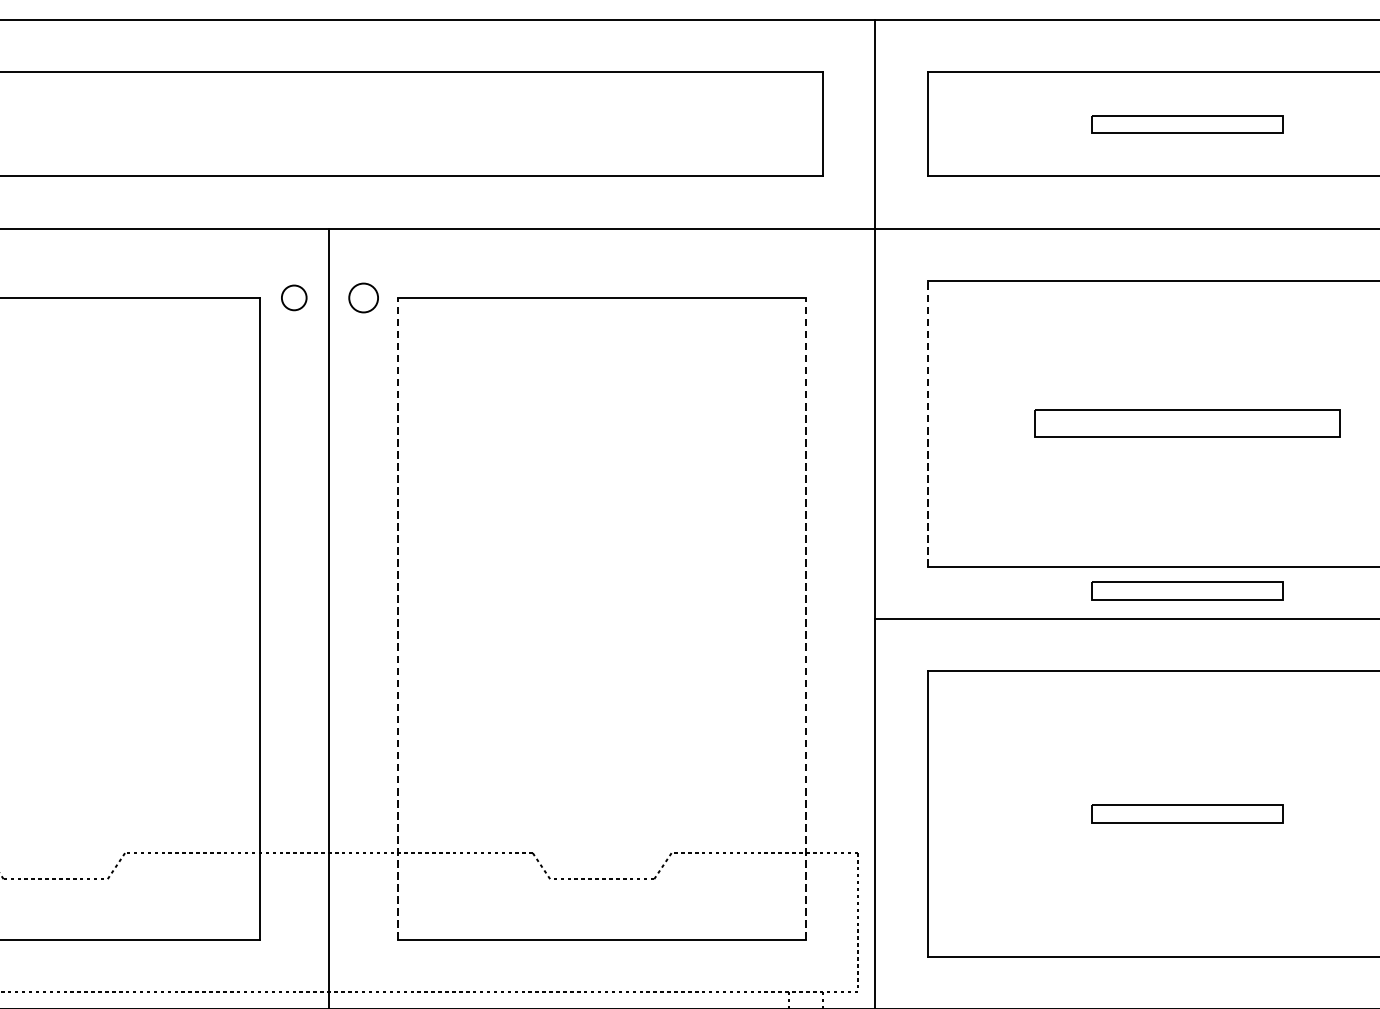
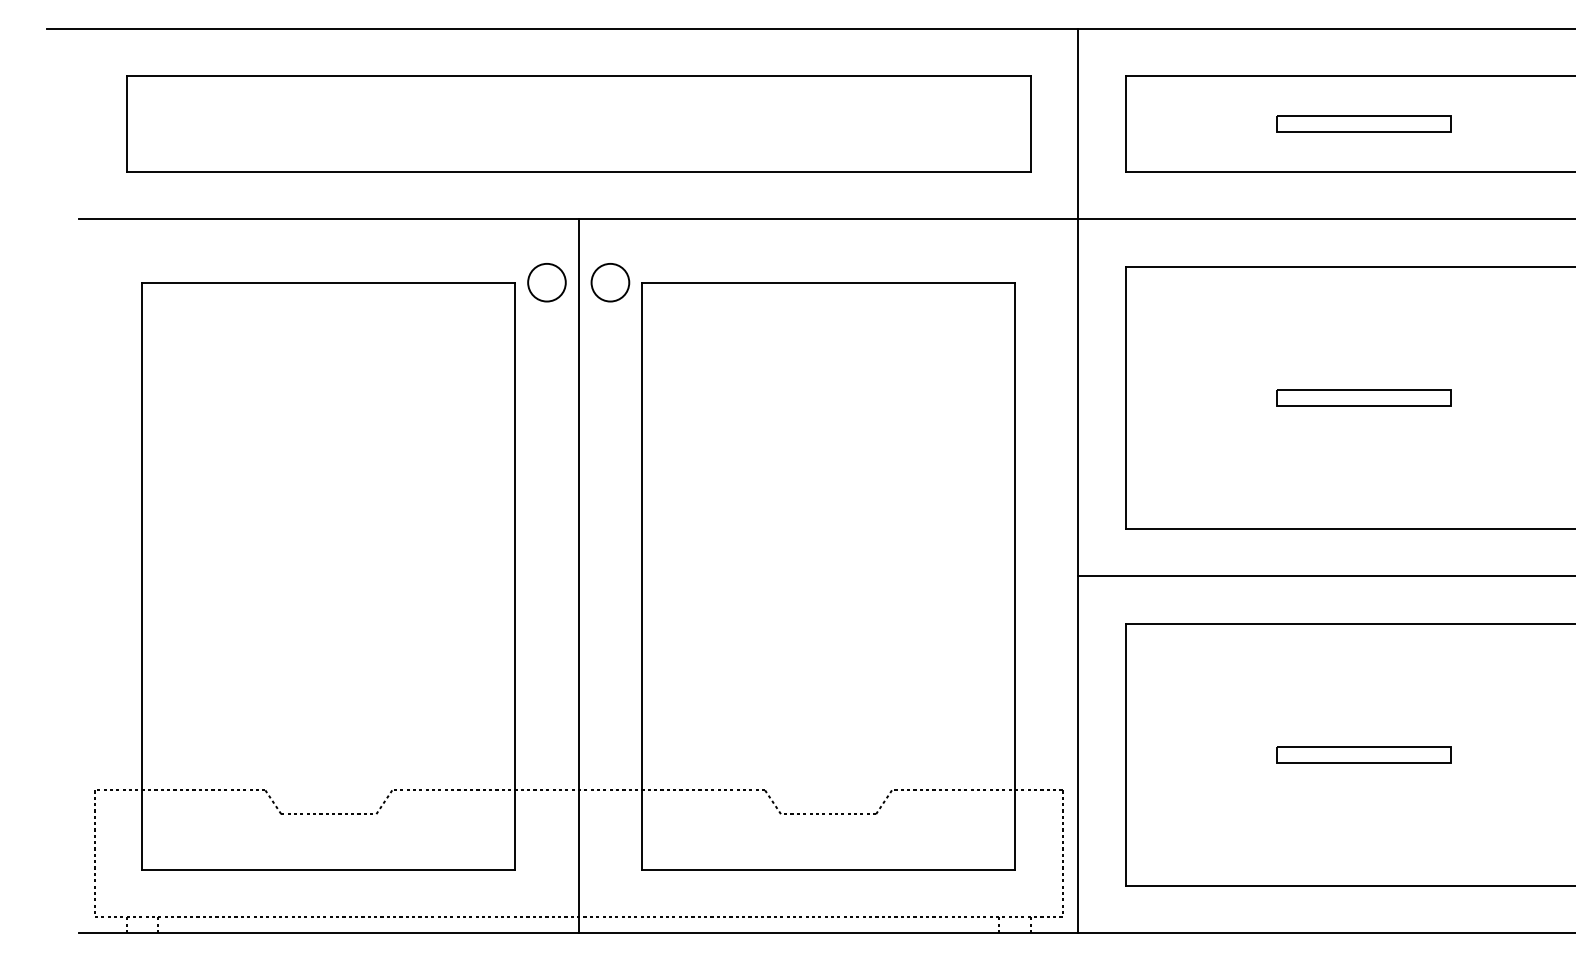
circle: (293, 297) -> (546, 282), size x1.67
circle: (363, 297) -> (610, 282), size x1.43
line: (926, 423) -> (1125, 397), dashed -> solid
part: (1187, 423) -> (1363, 397), size x0.62
part: (1187, 590) -> (1363, 550), removed
line: (398, 618) -> (642, 575), dashed -> solid
line: (805, 618) -> (1014, 575), dashed -> solid

